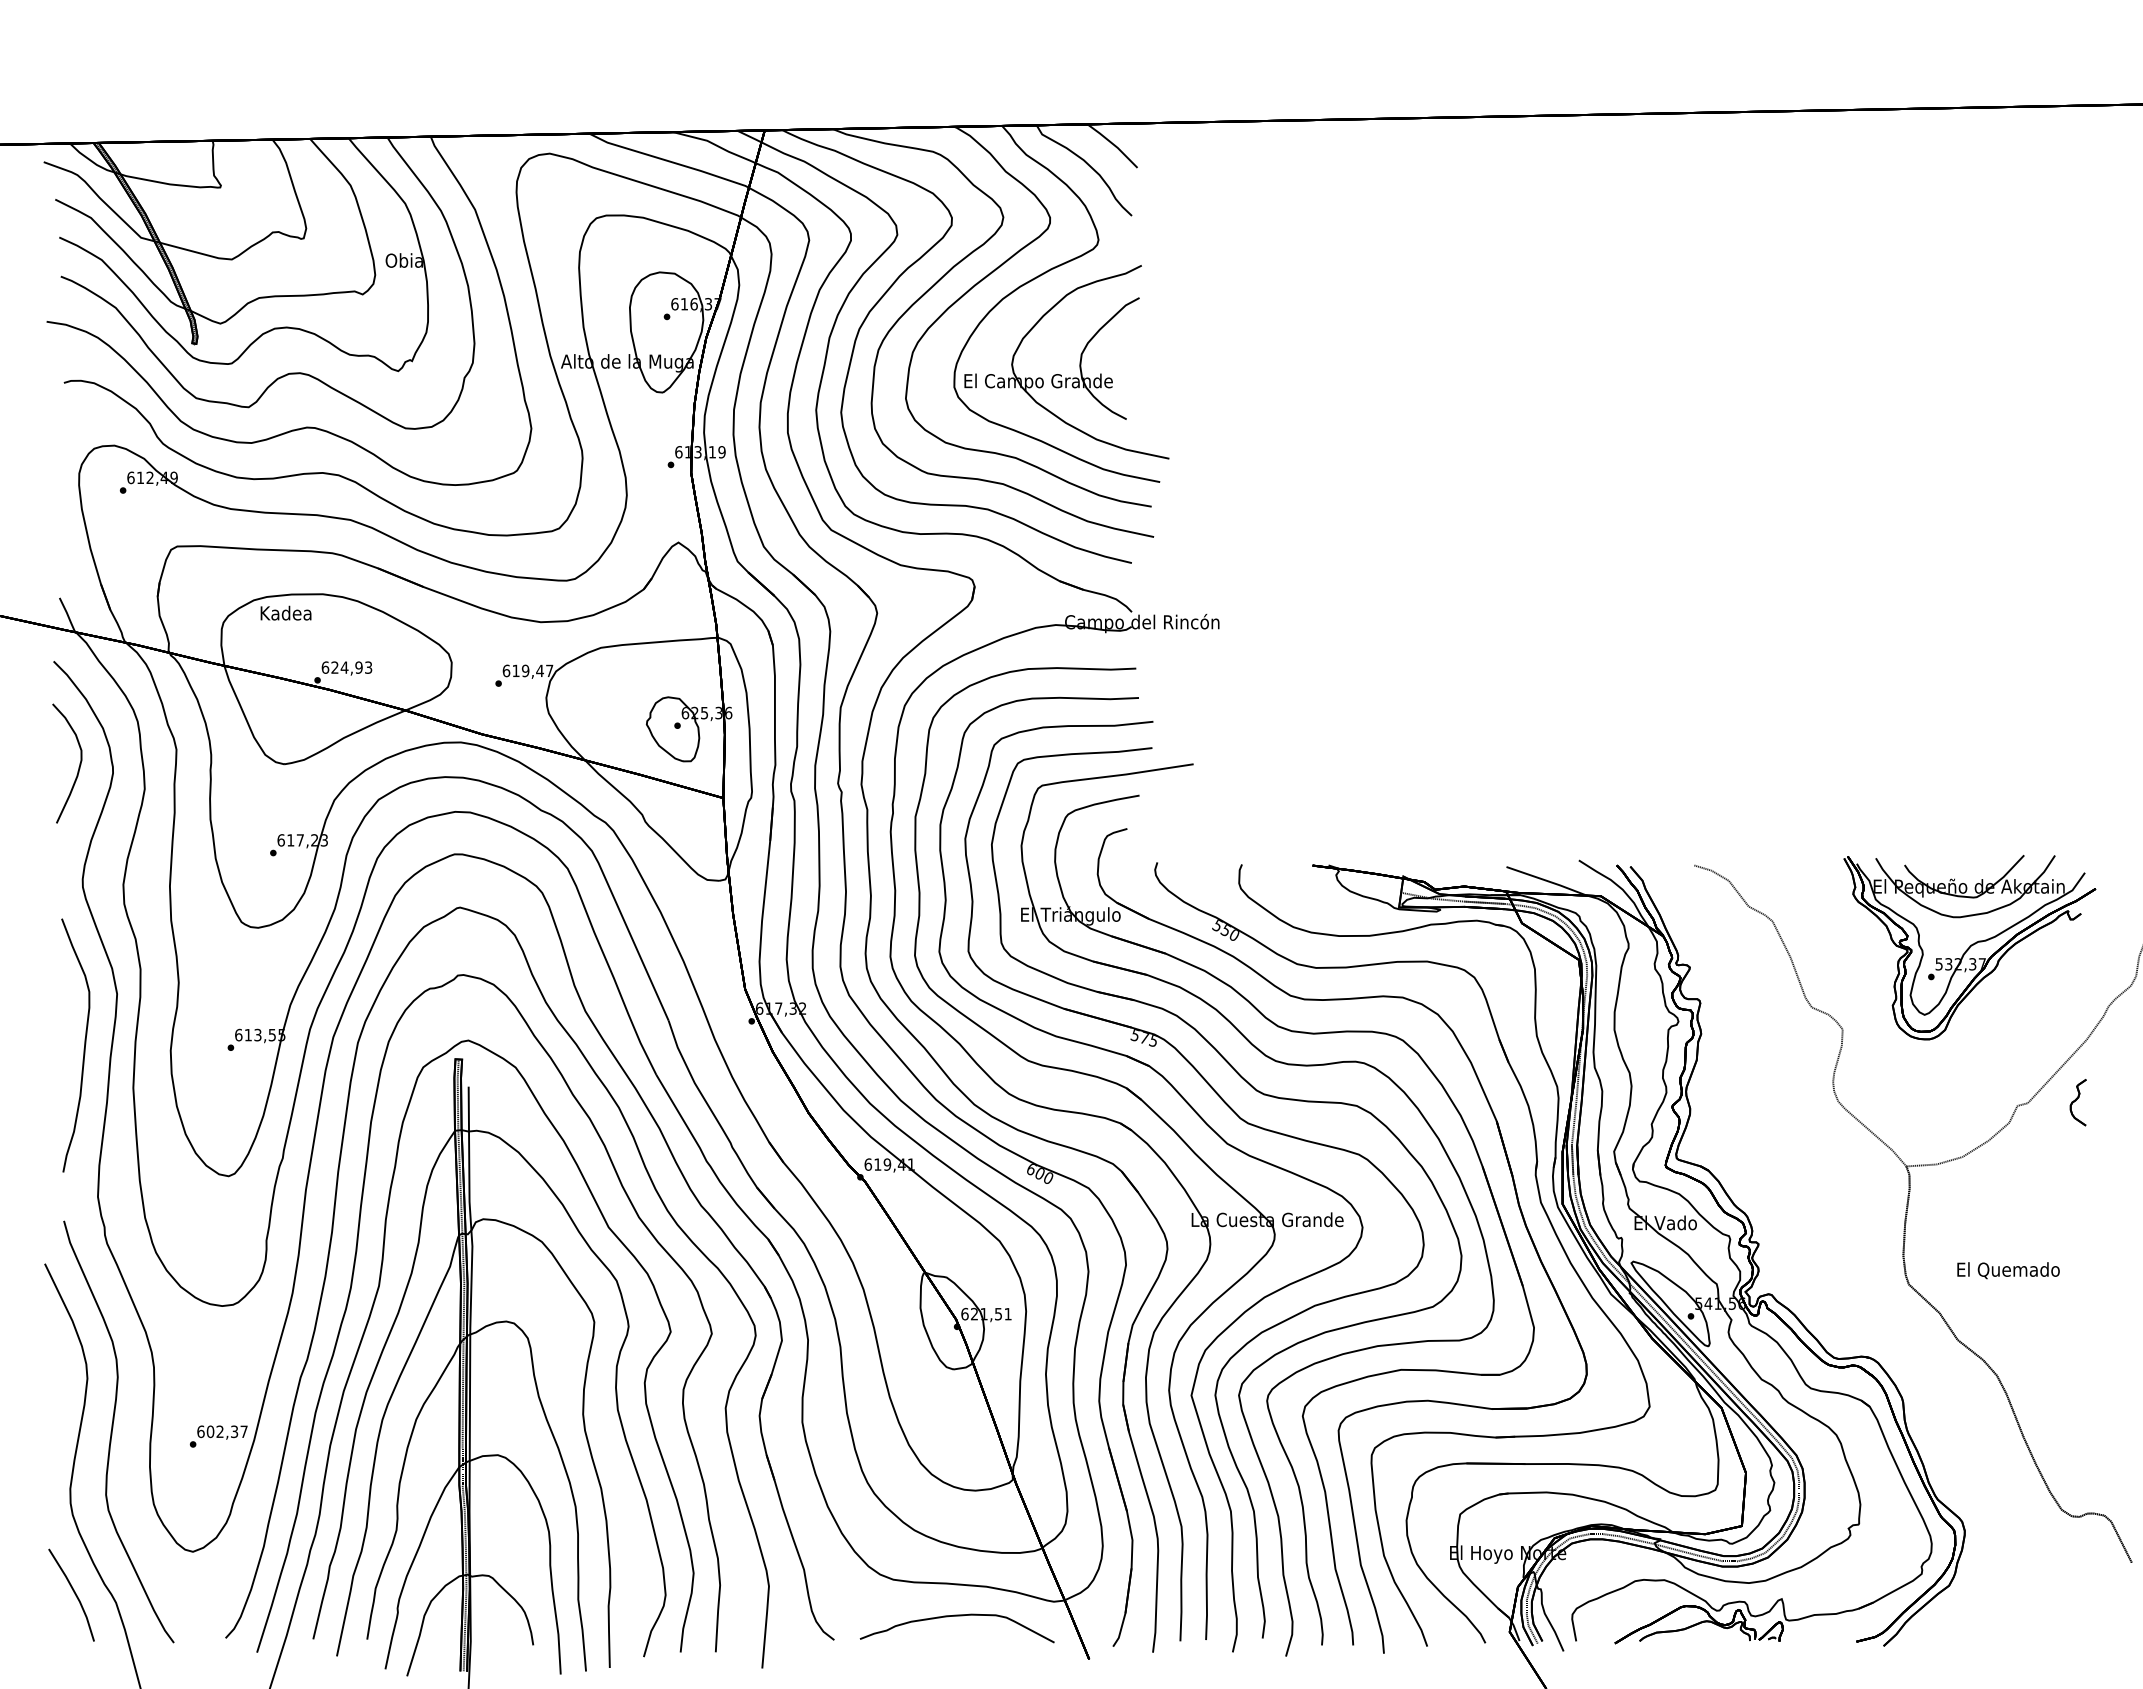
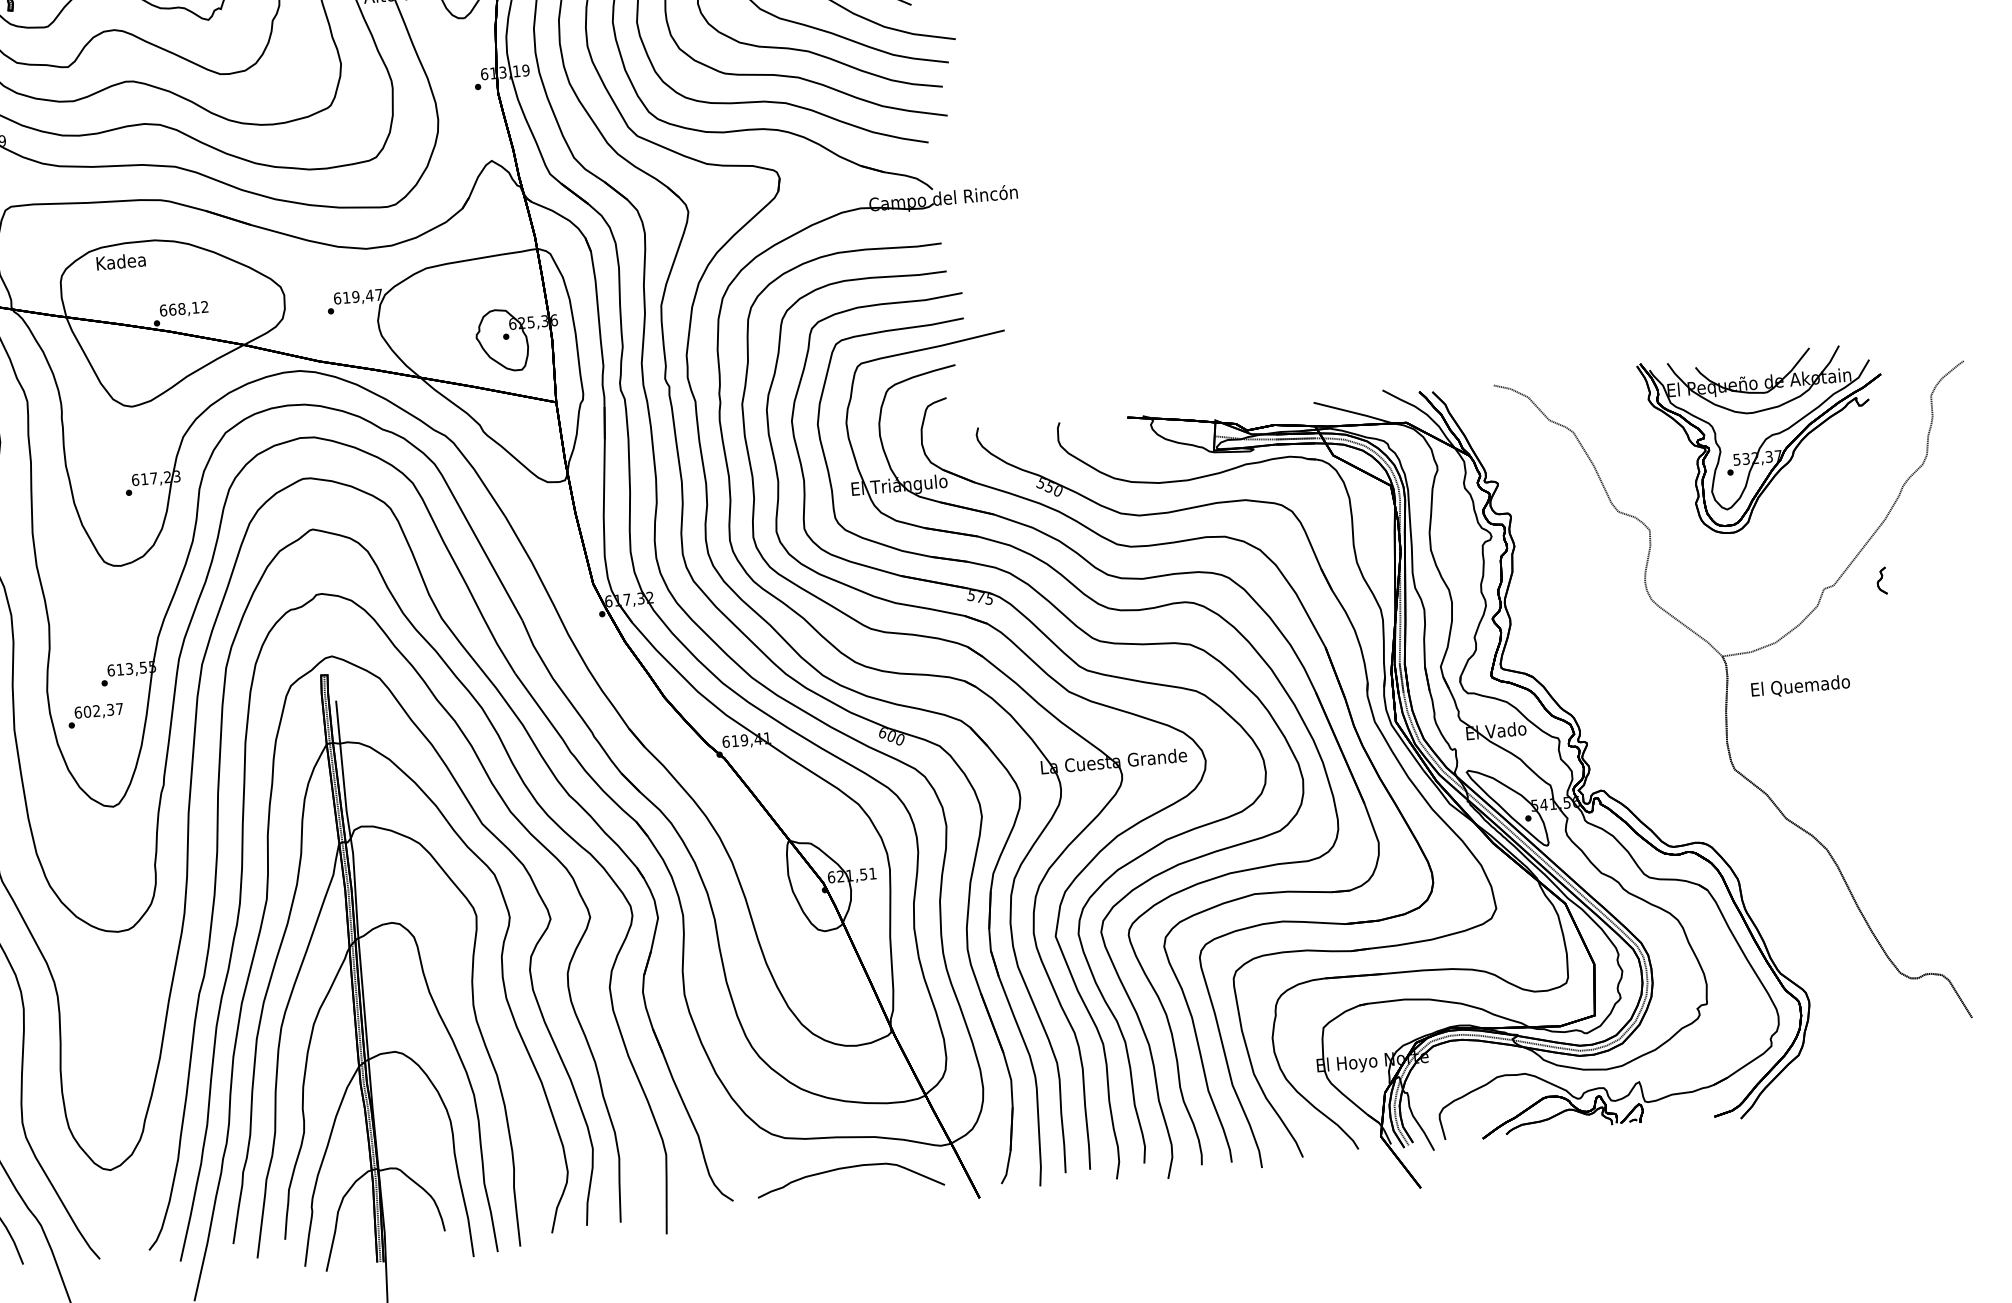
text: (351, 667) -> (188, 308), 624,93 -> 668,12
part: (2077, 1102) -> (1881, 580), size x0.6
text: (2008, 1270) -> (1800, 686), moved
text: (218, 1436) -> (95, 715), moved

